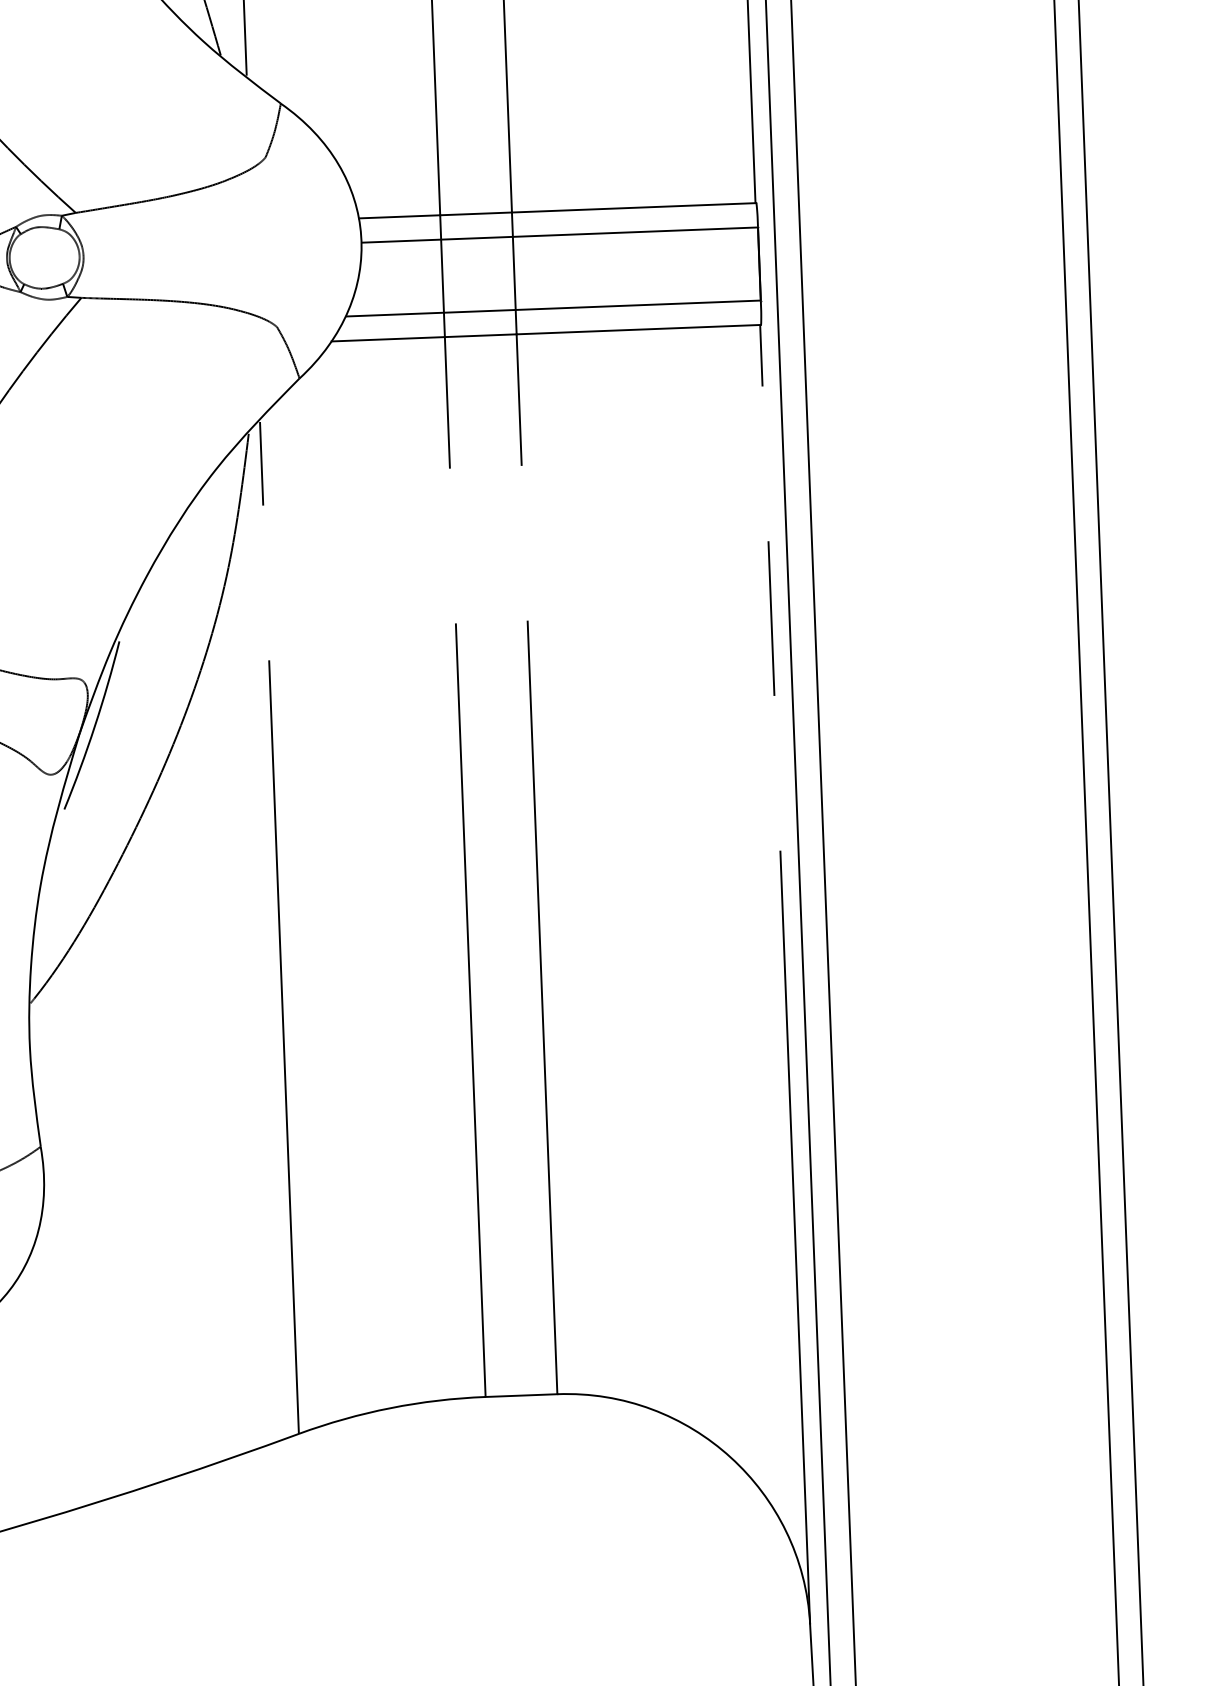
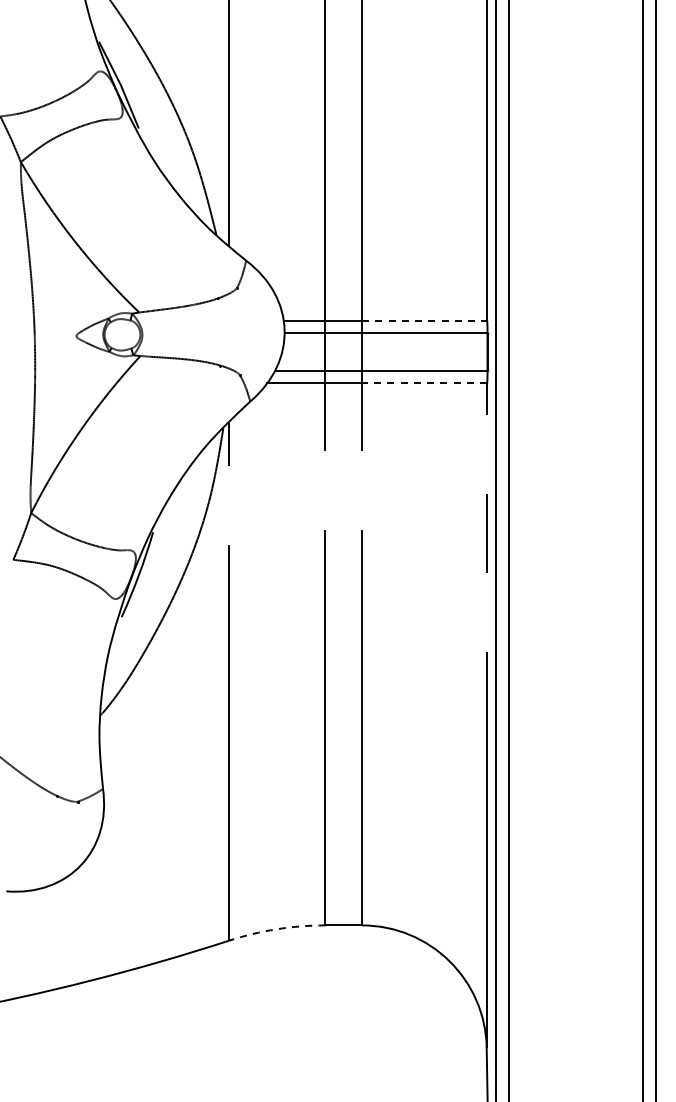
line: (635, 207) -> (425, 320), solid -> dashed
line: (638, 330) -> (424, 383), solid -> dashed
arc: (390, 1408) -> (276, 929), solid -> dashed

